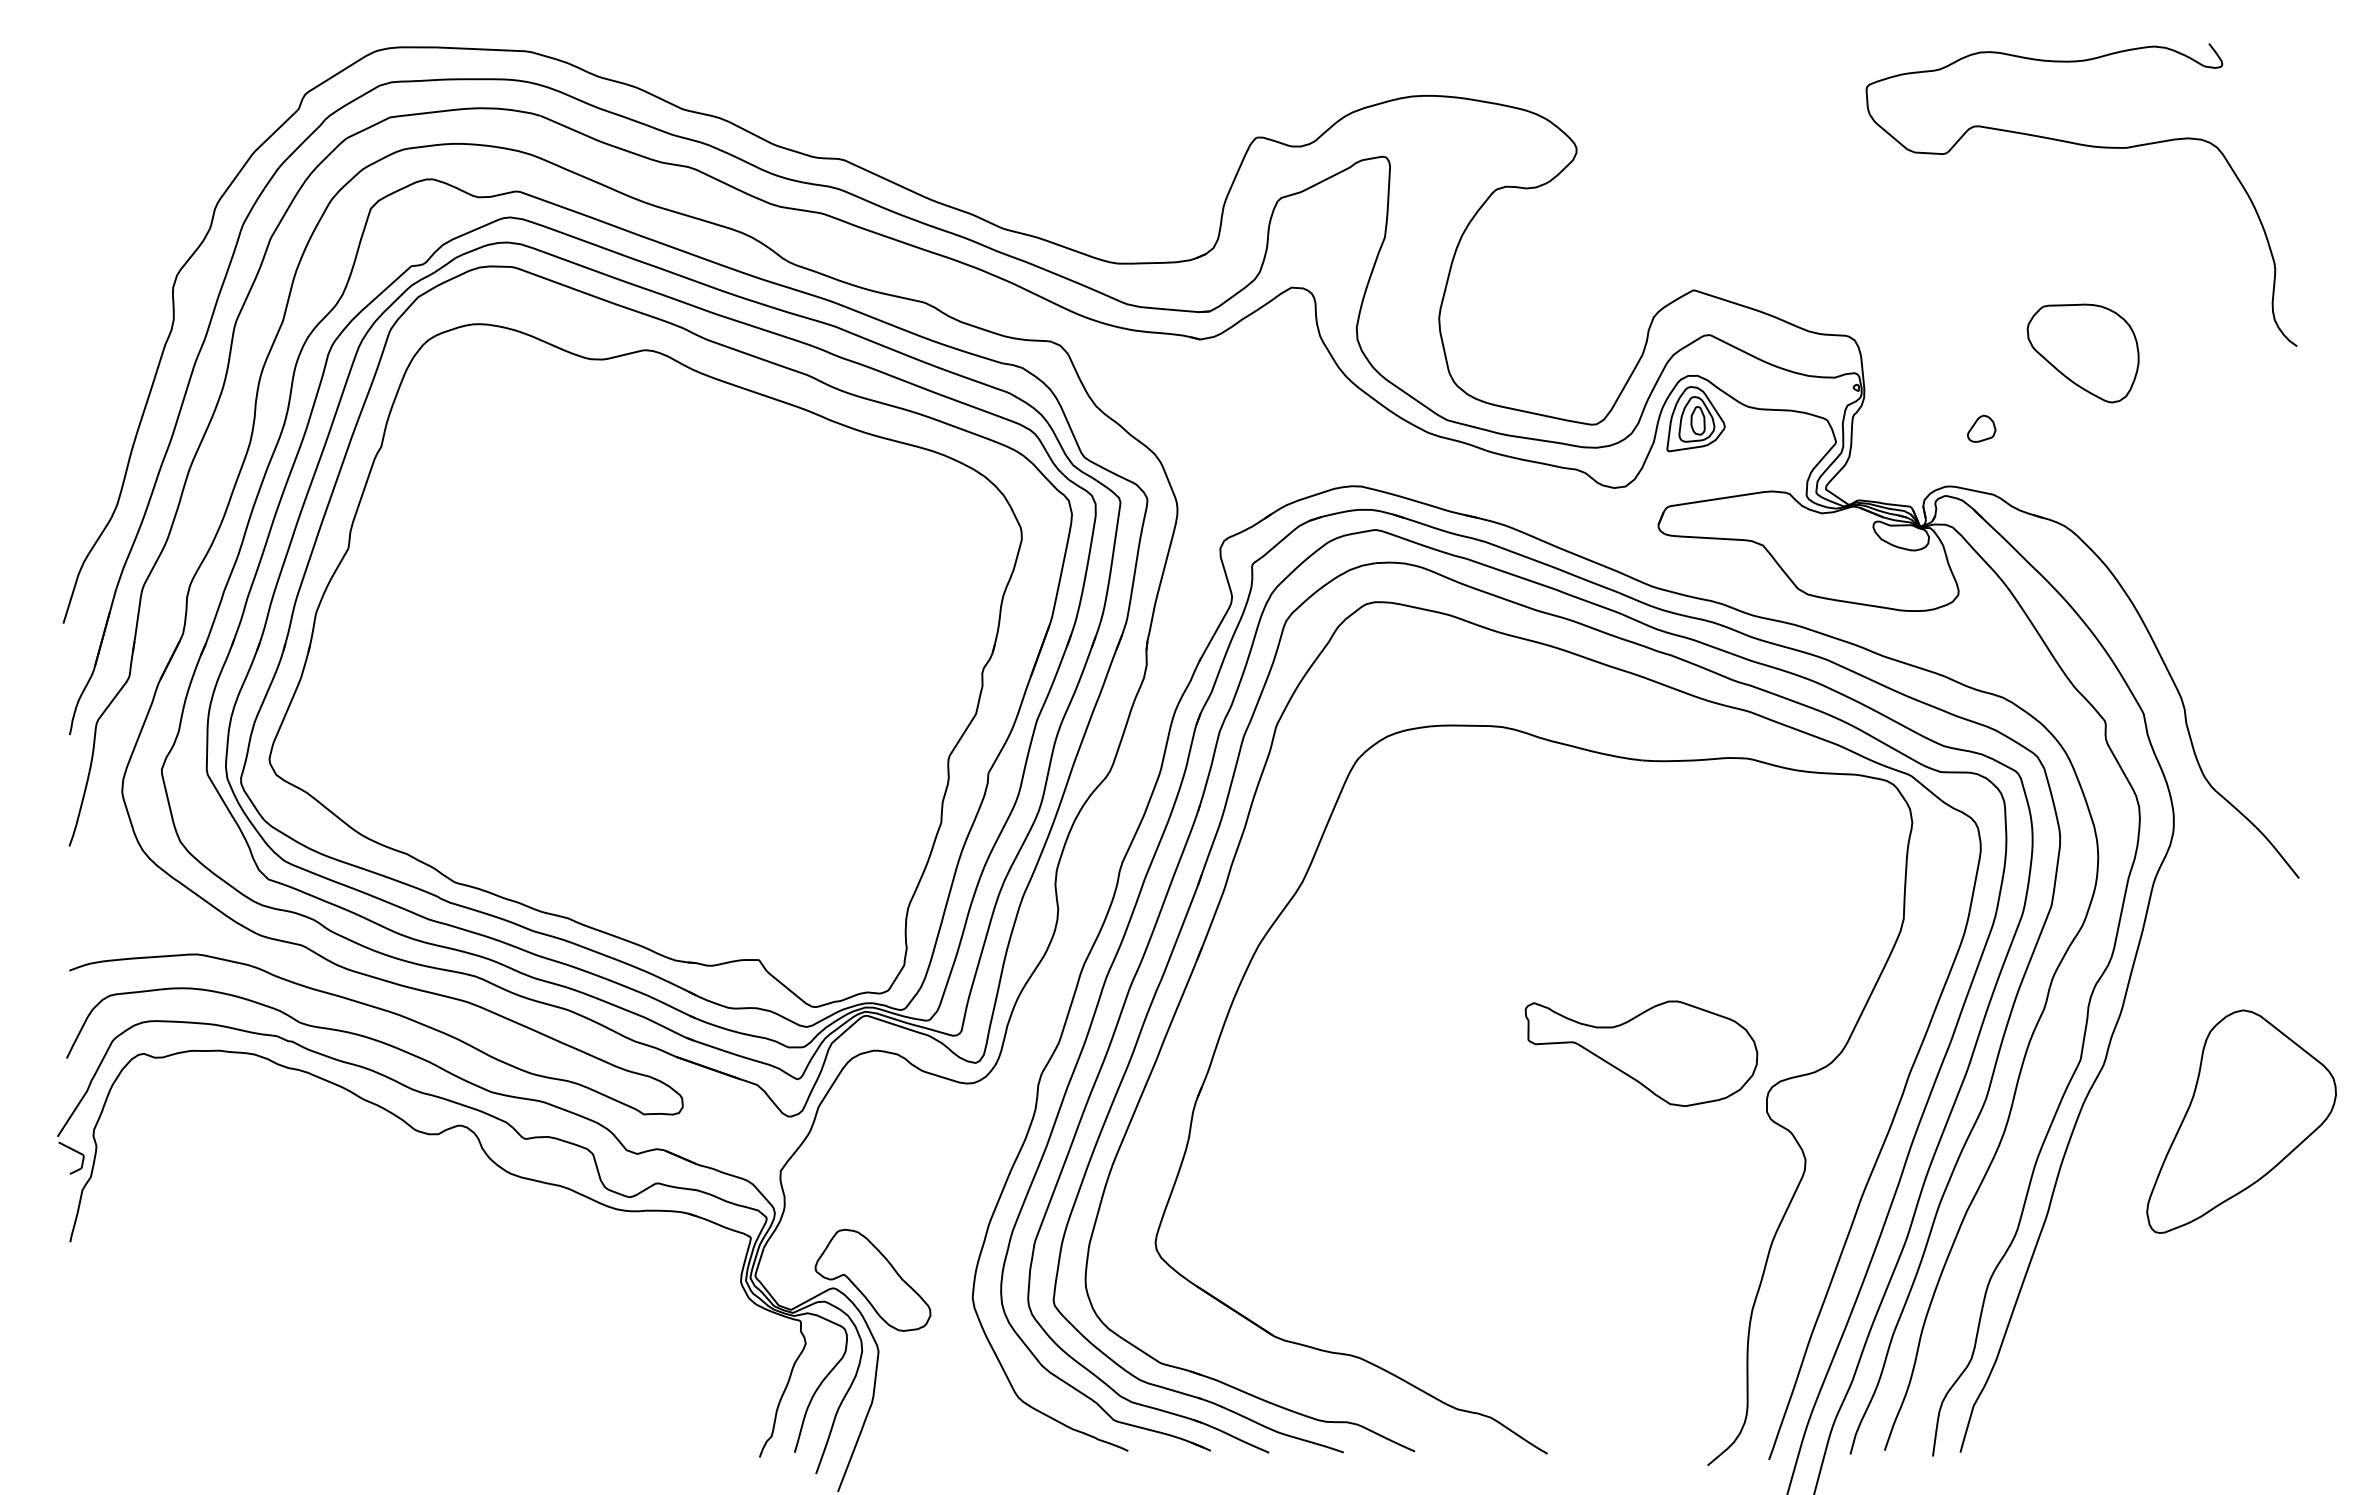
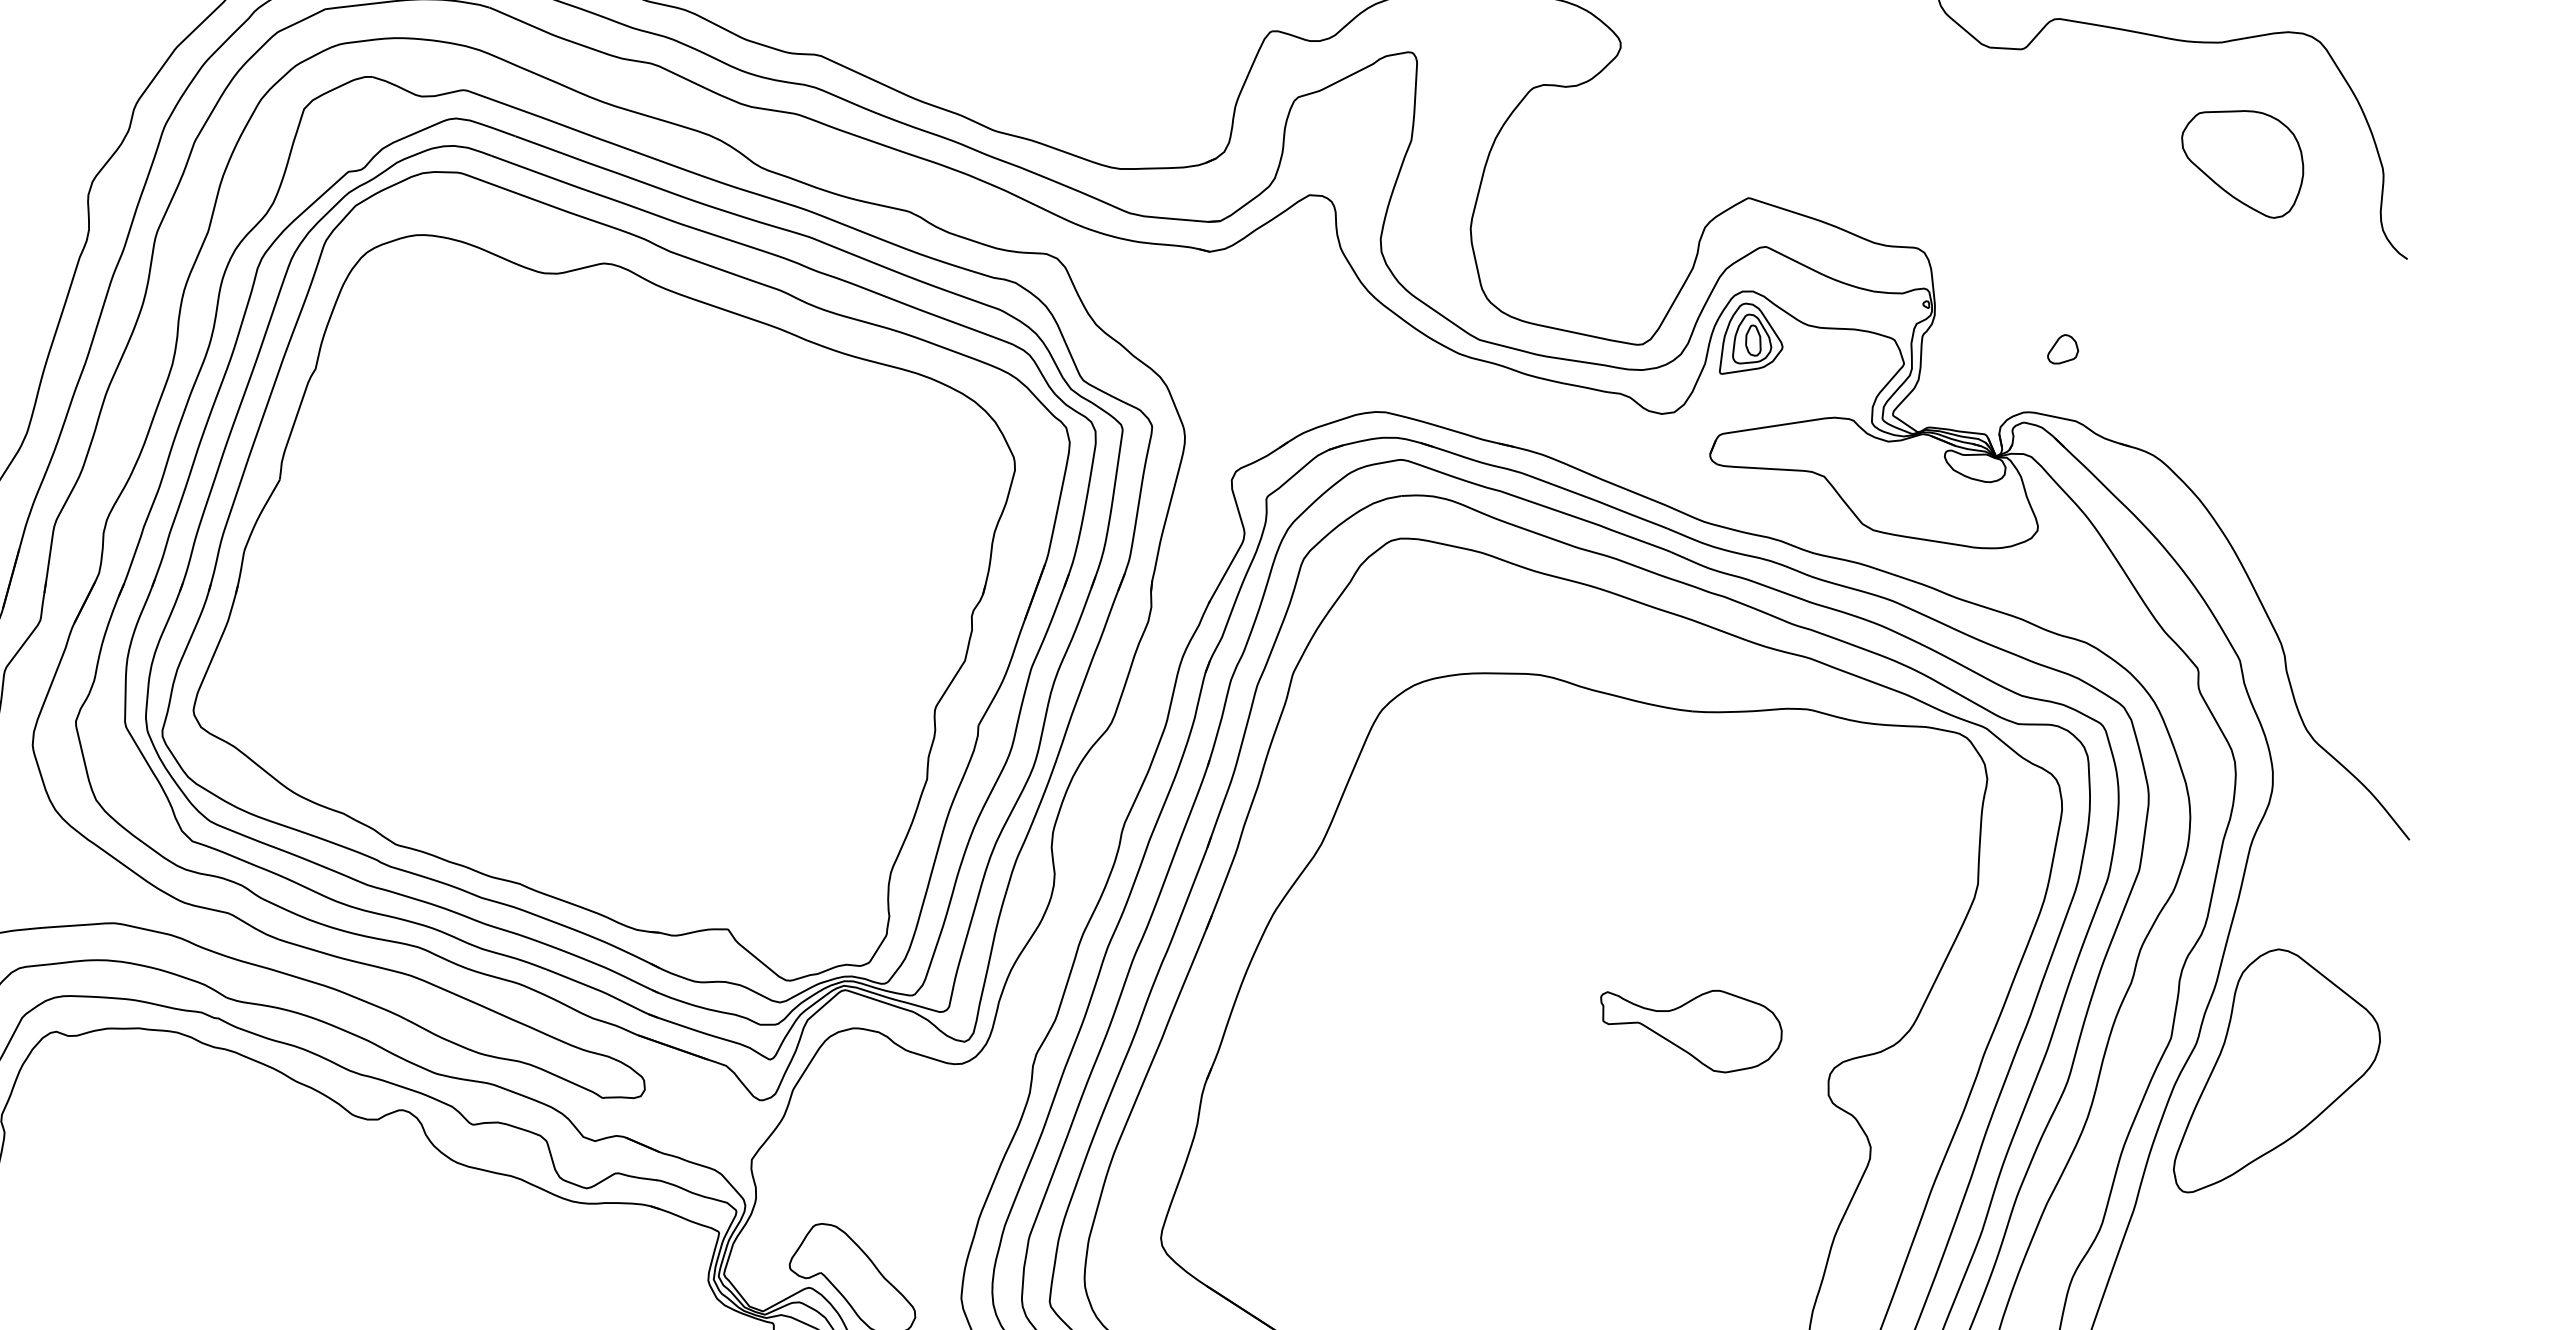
part: (2082, 353) -> (2241, 164), moved
part: (1640, 1053) -> (1690, 1031), size x0.71
part: (2241, 1121) -> (2276, 1070), moved

